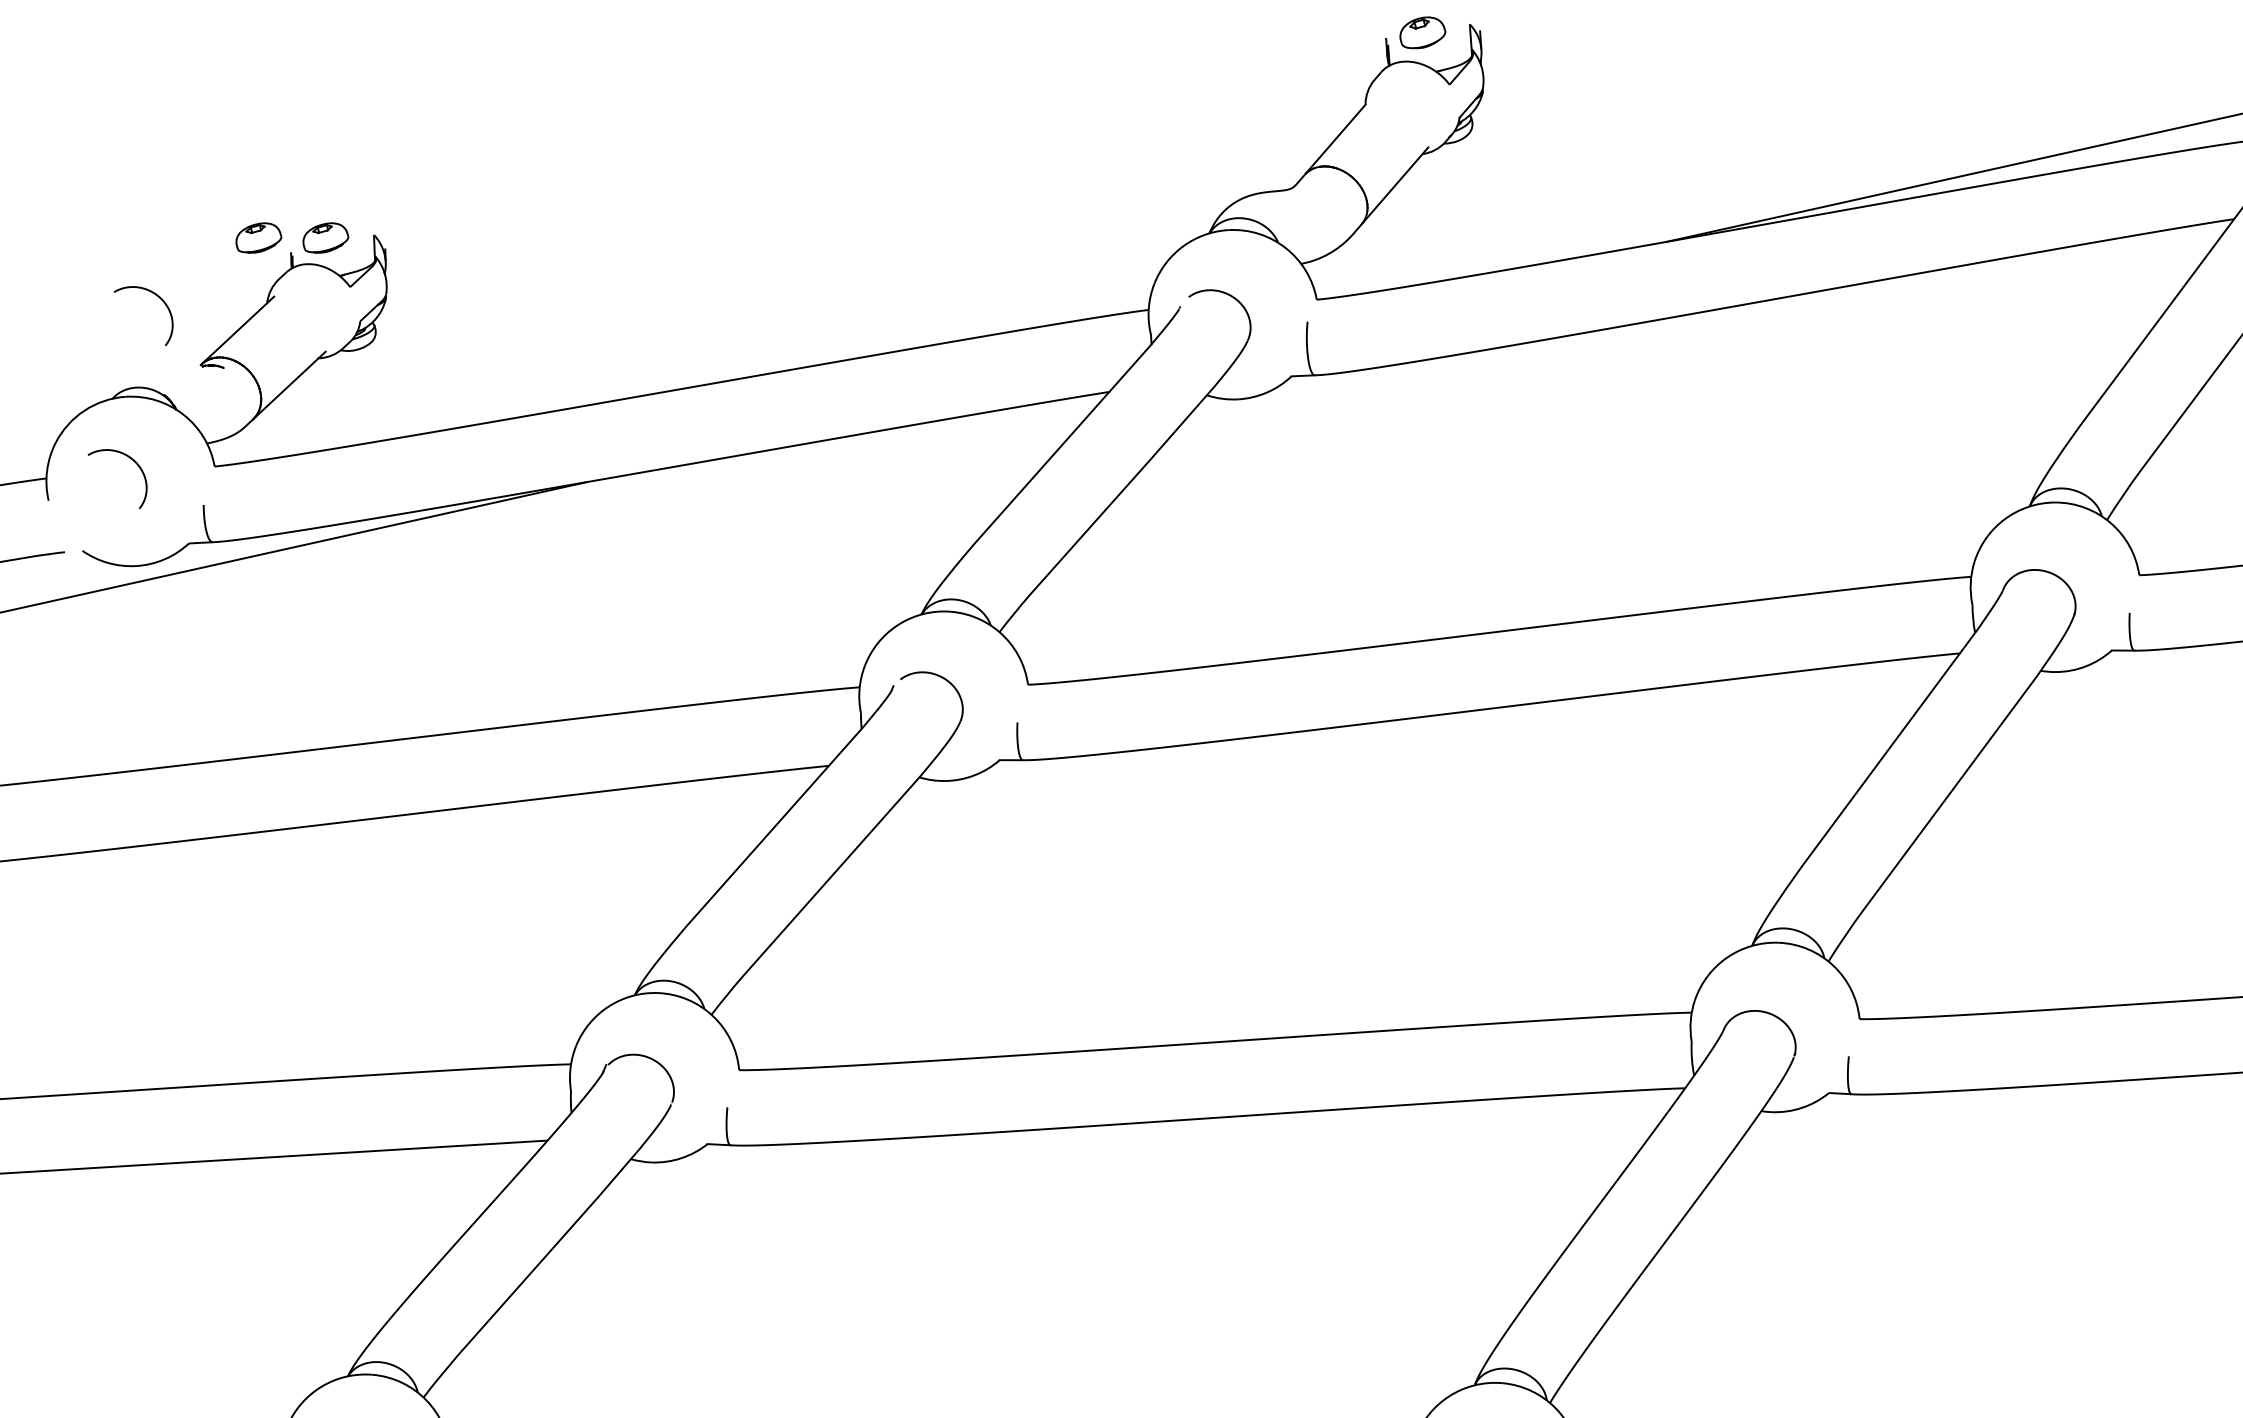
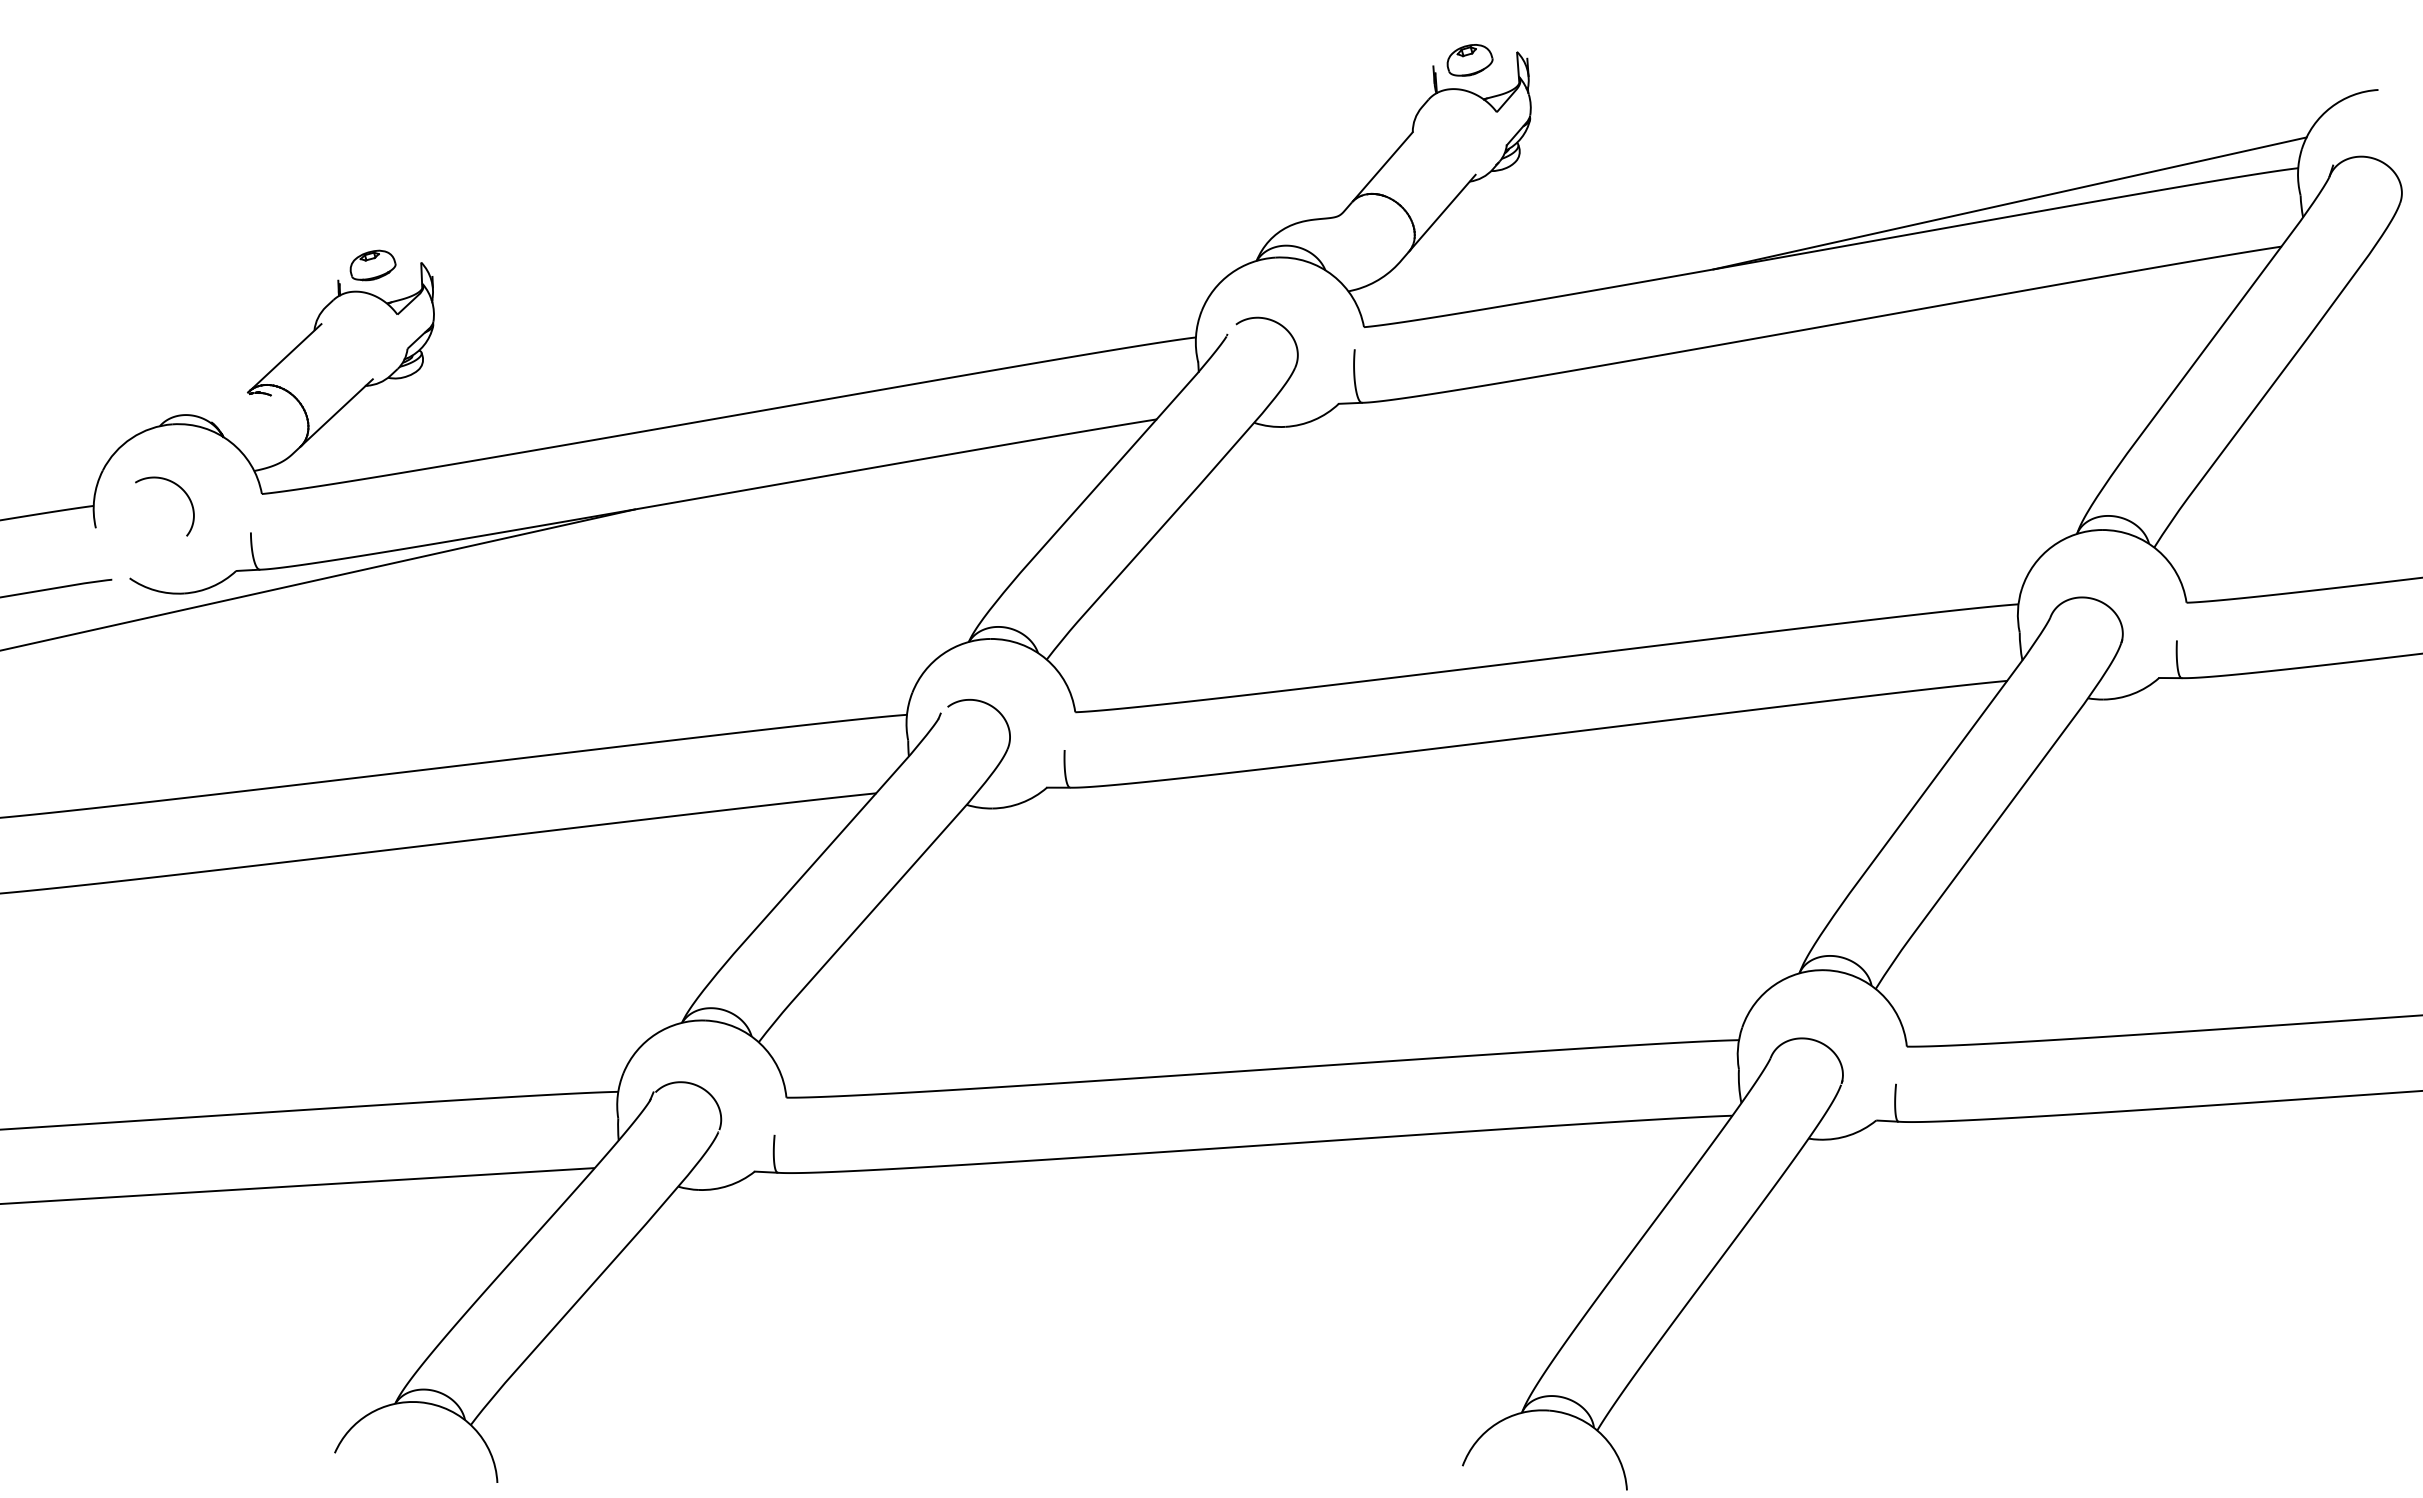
part: (258, 238) -> (305, 265), removed
curve: (157, 297) -> (204, 324), removed

